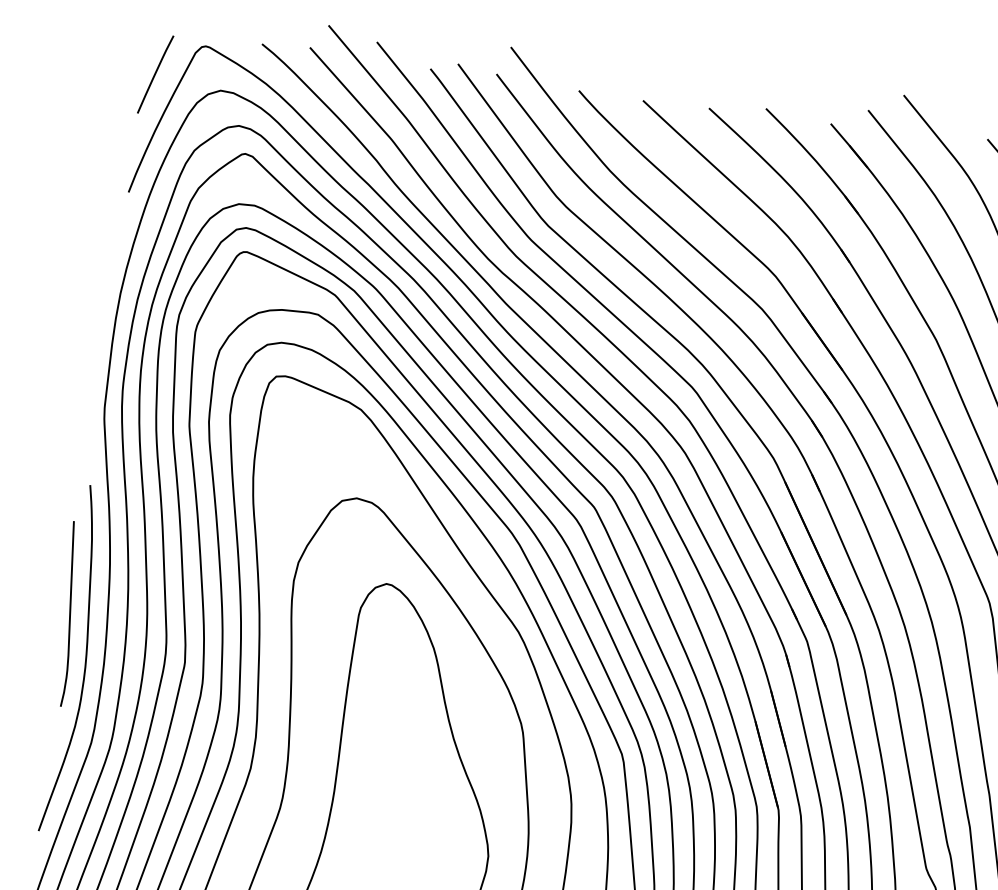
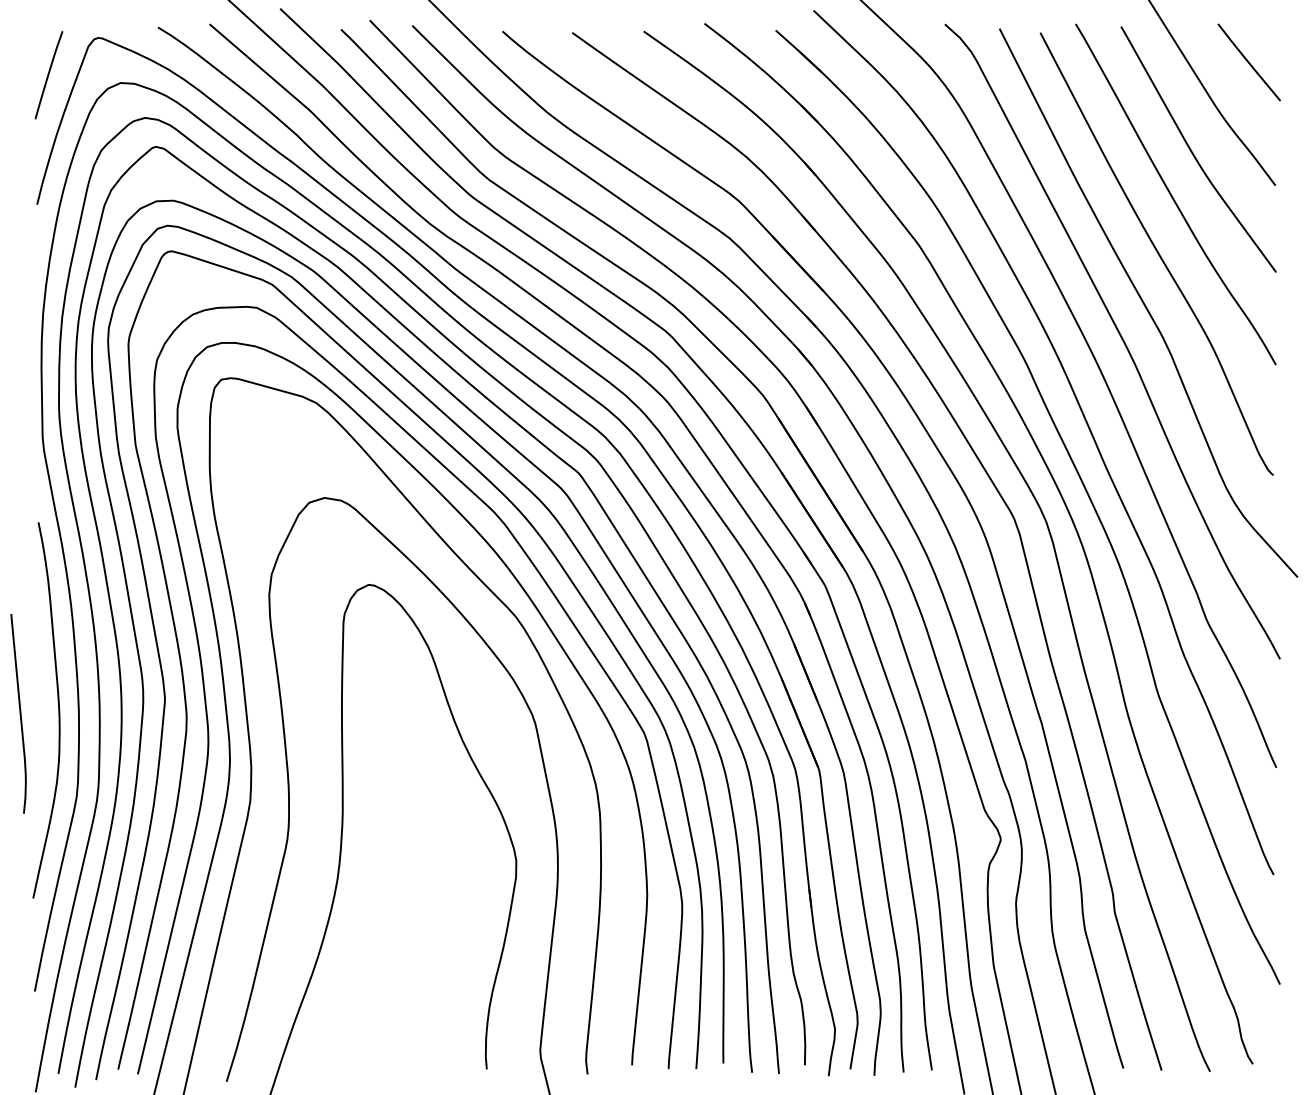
curve: (69, 613) -> (19, 713), moved

